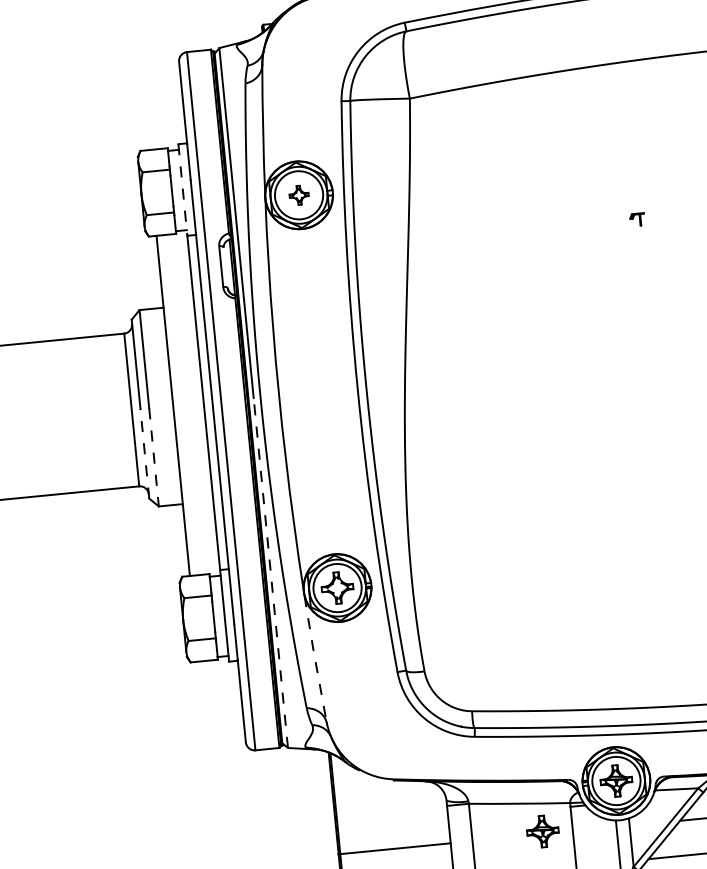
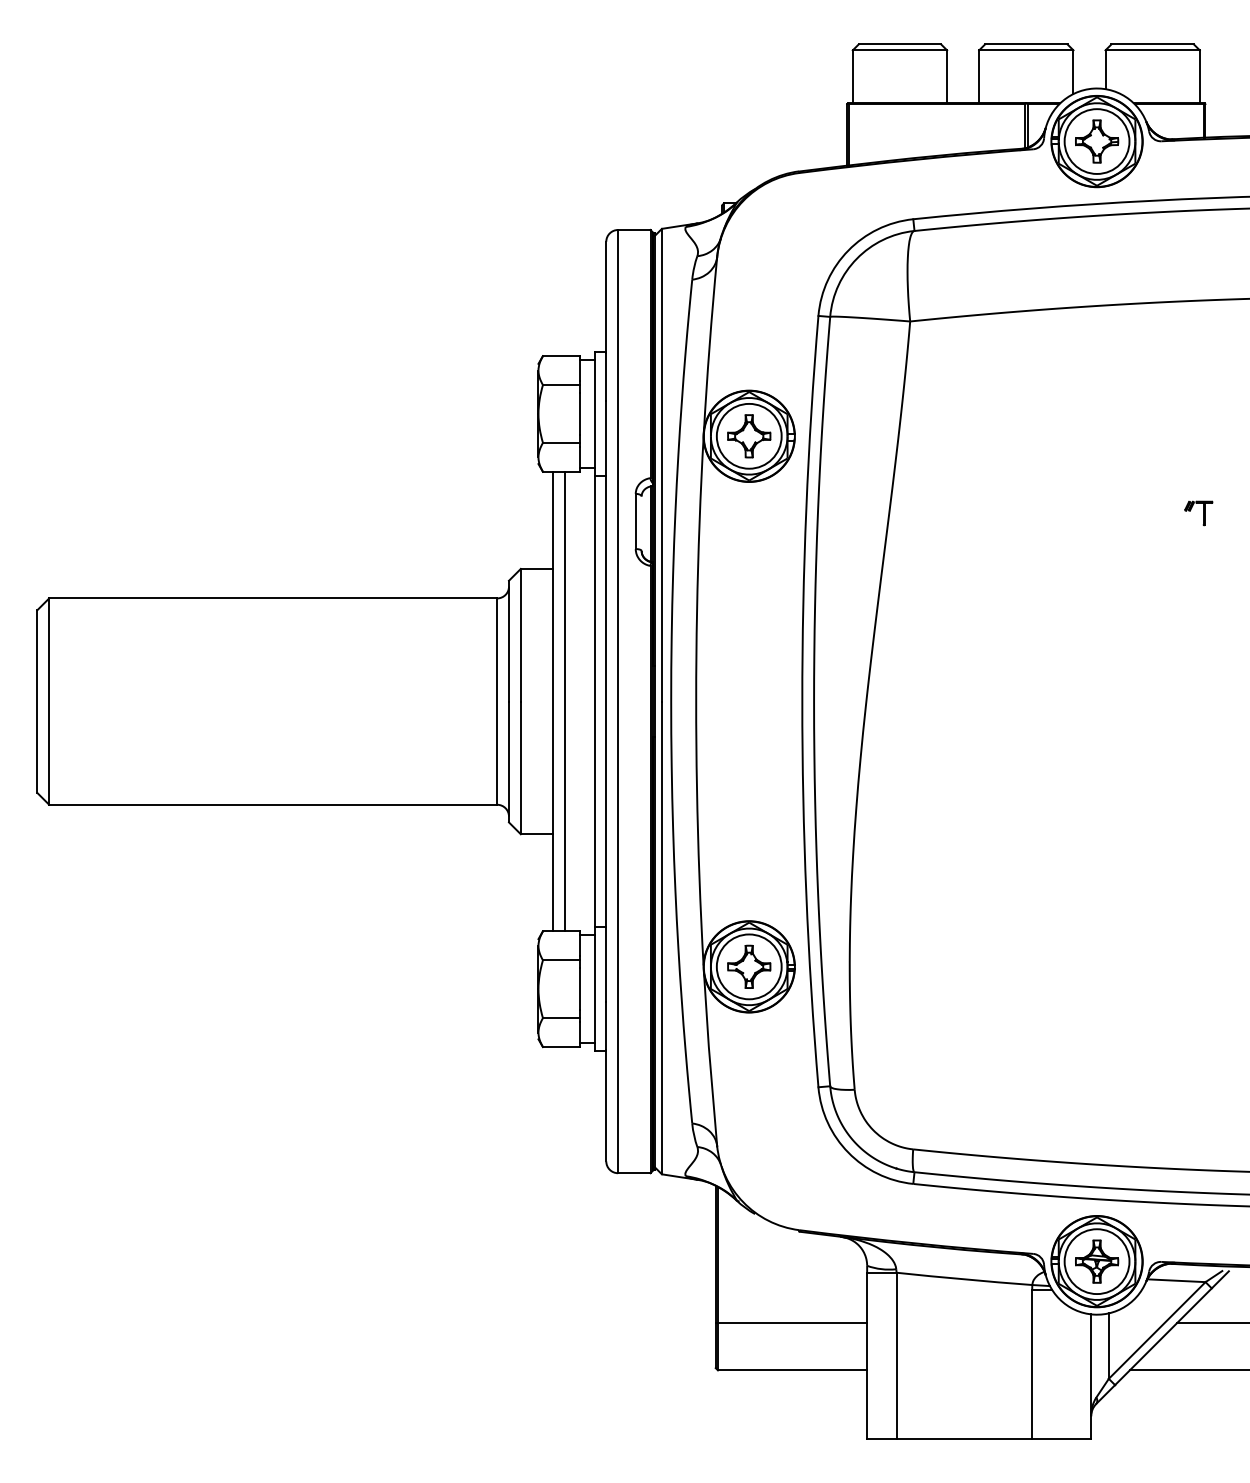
line: (182, 189) -> (594, 413), dashed -> solid
part: (299, 195) -> (749, 436), size x1.67
part: (637, 219) -> (1198, 513), size x1.43
line: (182, 404) -> (565, 701), added
line: (145, 453) -> (509, 761), dashed -> solid
line: (153, 457) -> (520, 768), dashed -> solid
line: (270, 572) -> (661, 937), dashed -> solid
line: (314, 658) -> (709, 1058), dashed -> solid
part: (543, 831) -> (992, 1319), removed

